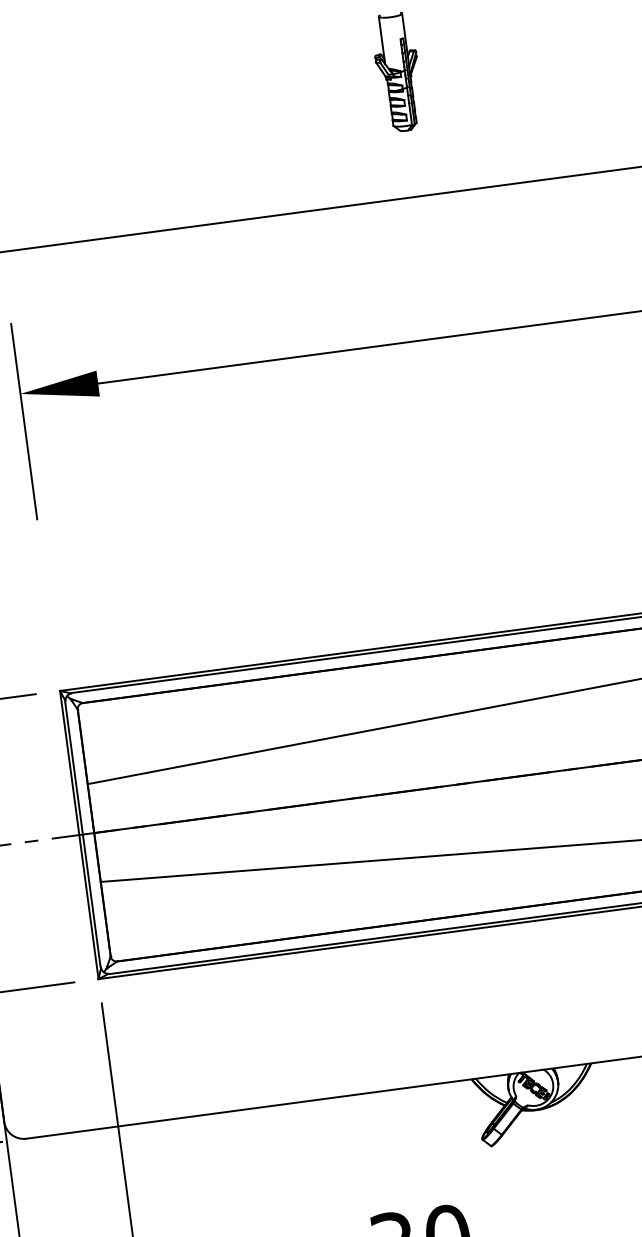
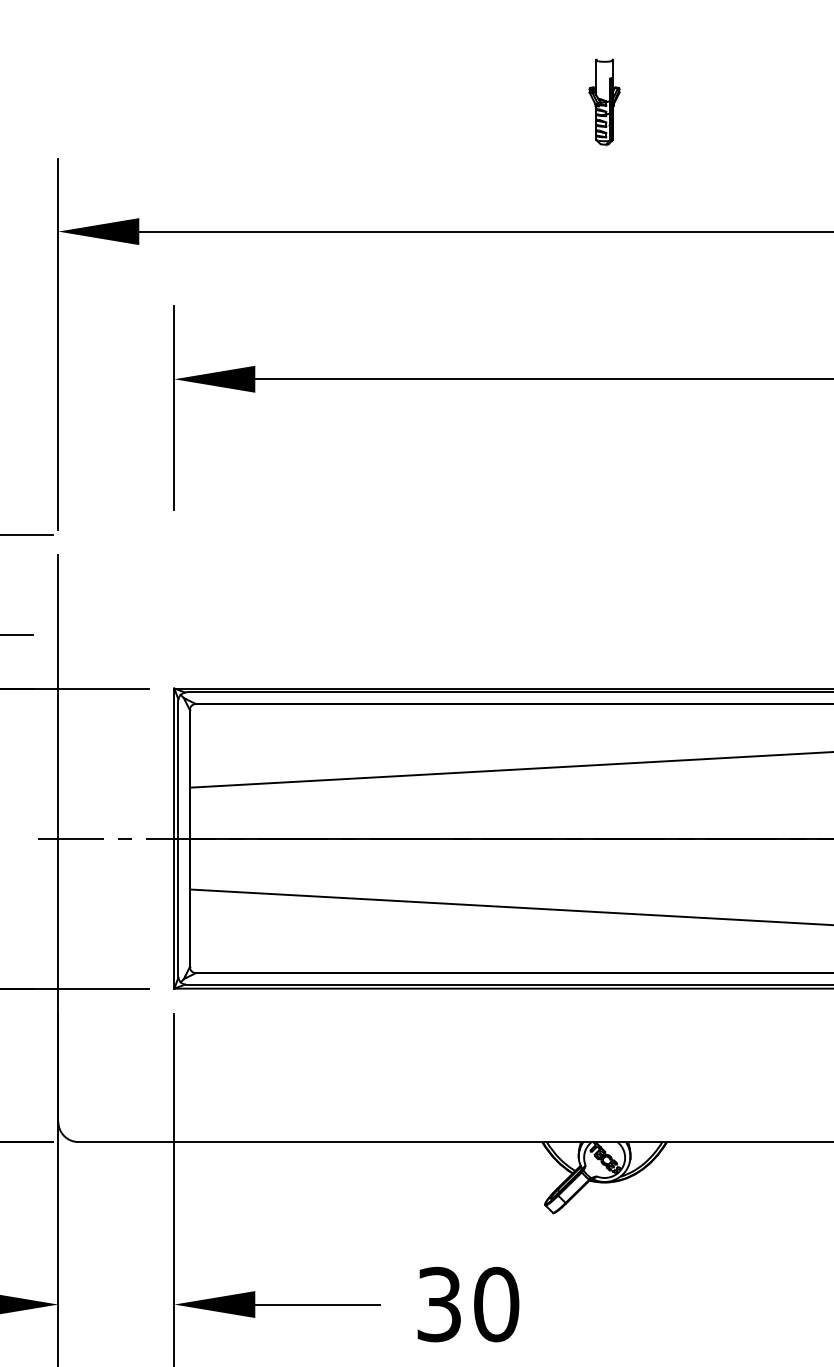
part: (398, 73) -> (604, 102), size x0.7

